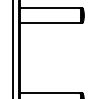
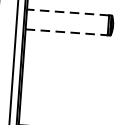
line: (49, 8) -> (67, 12), solid -> dashed
line: (50, 22) -> (67, 31), solid -> dashed

